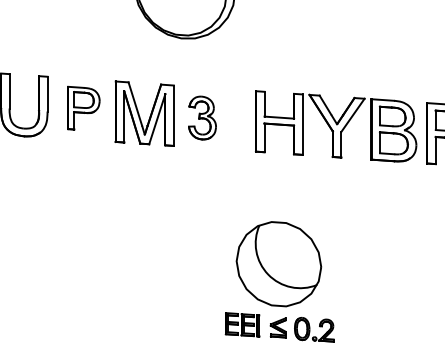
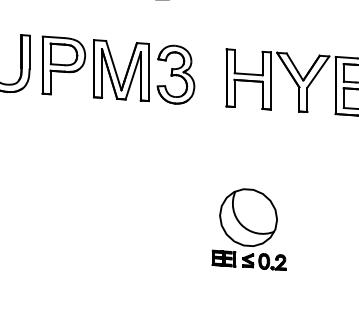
part: (83, 107) -> (63, 64), size x1.43
part: (202, 117) -> (176, 74), size x1.43
part: (279, 281) -> (248, 229), size x0.71

